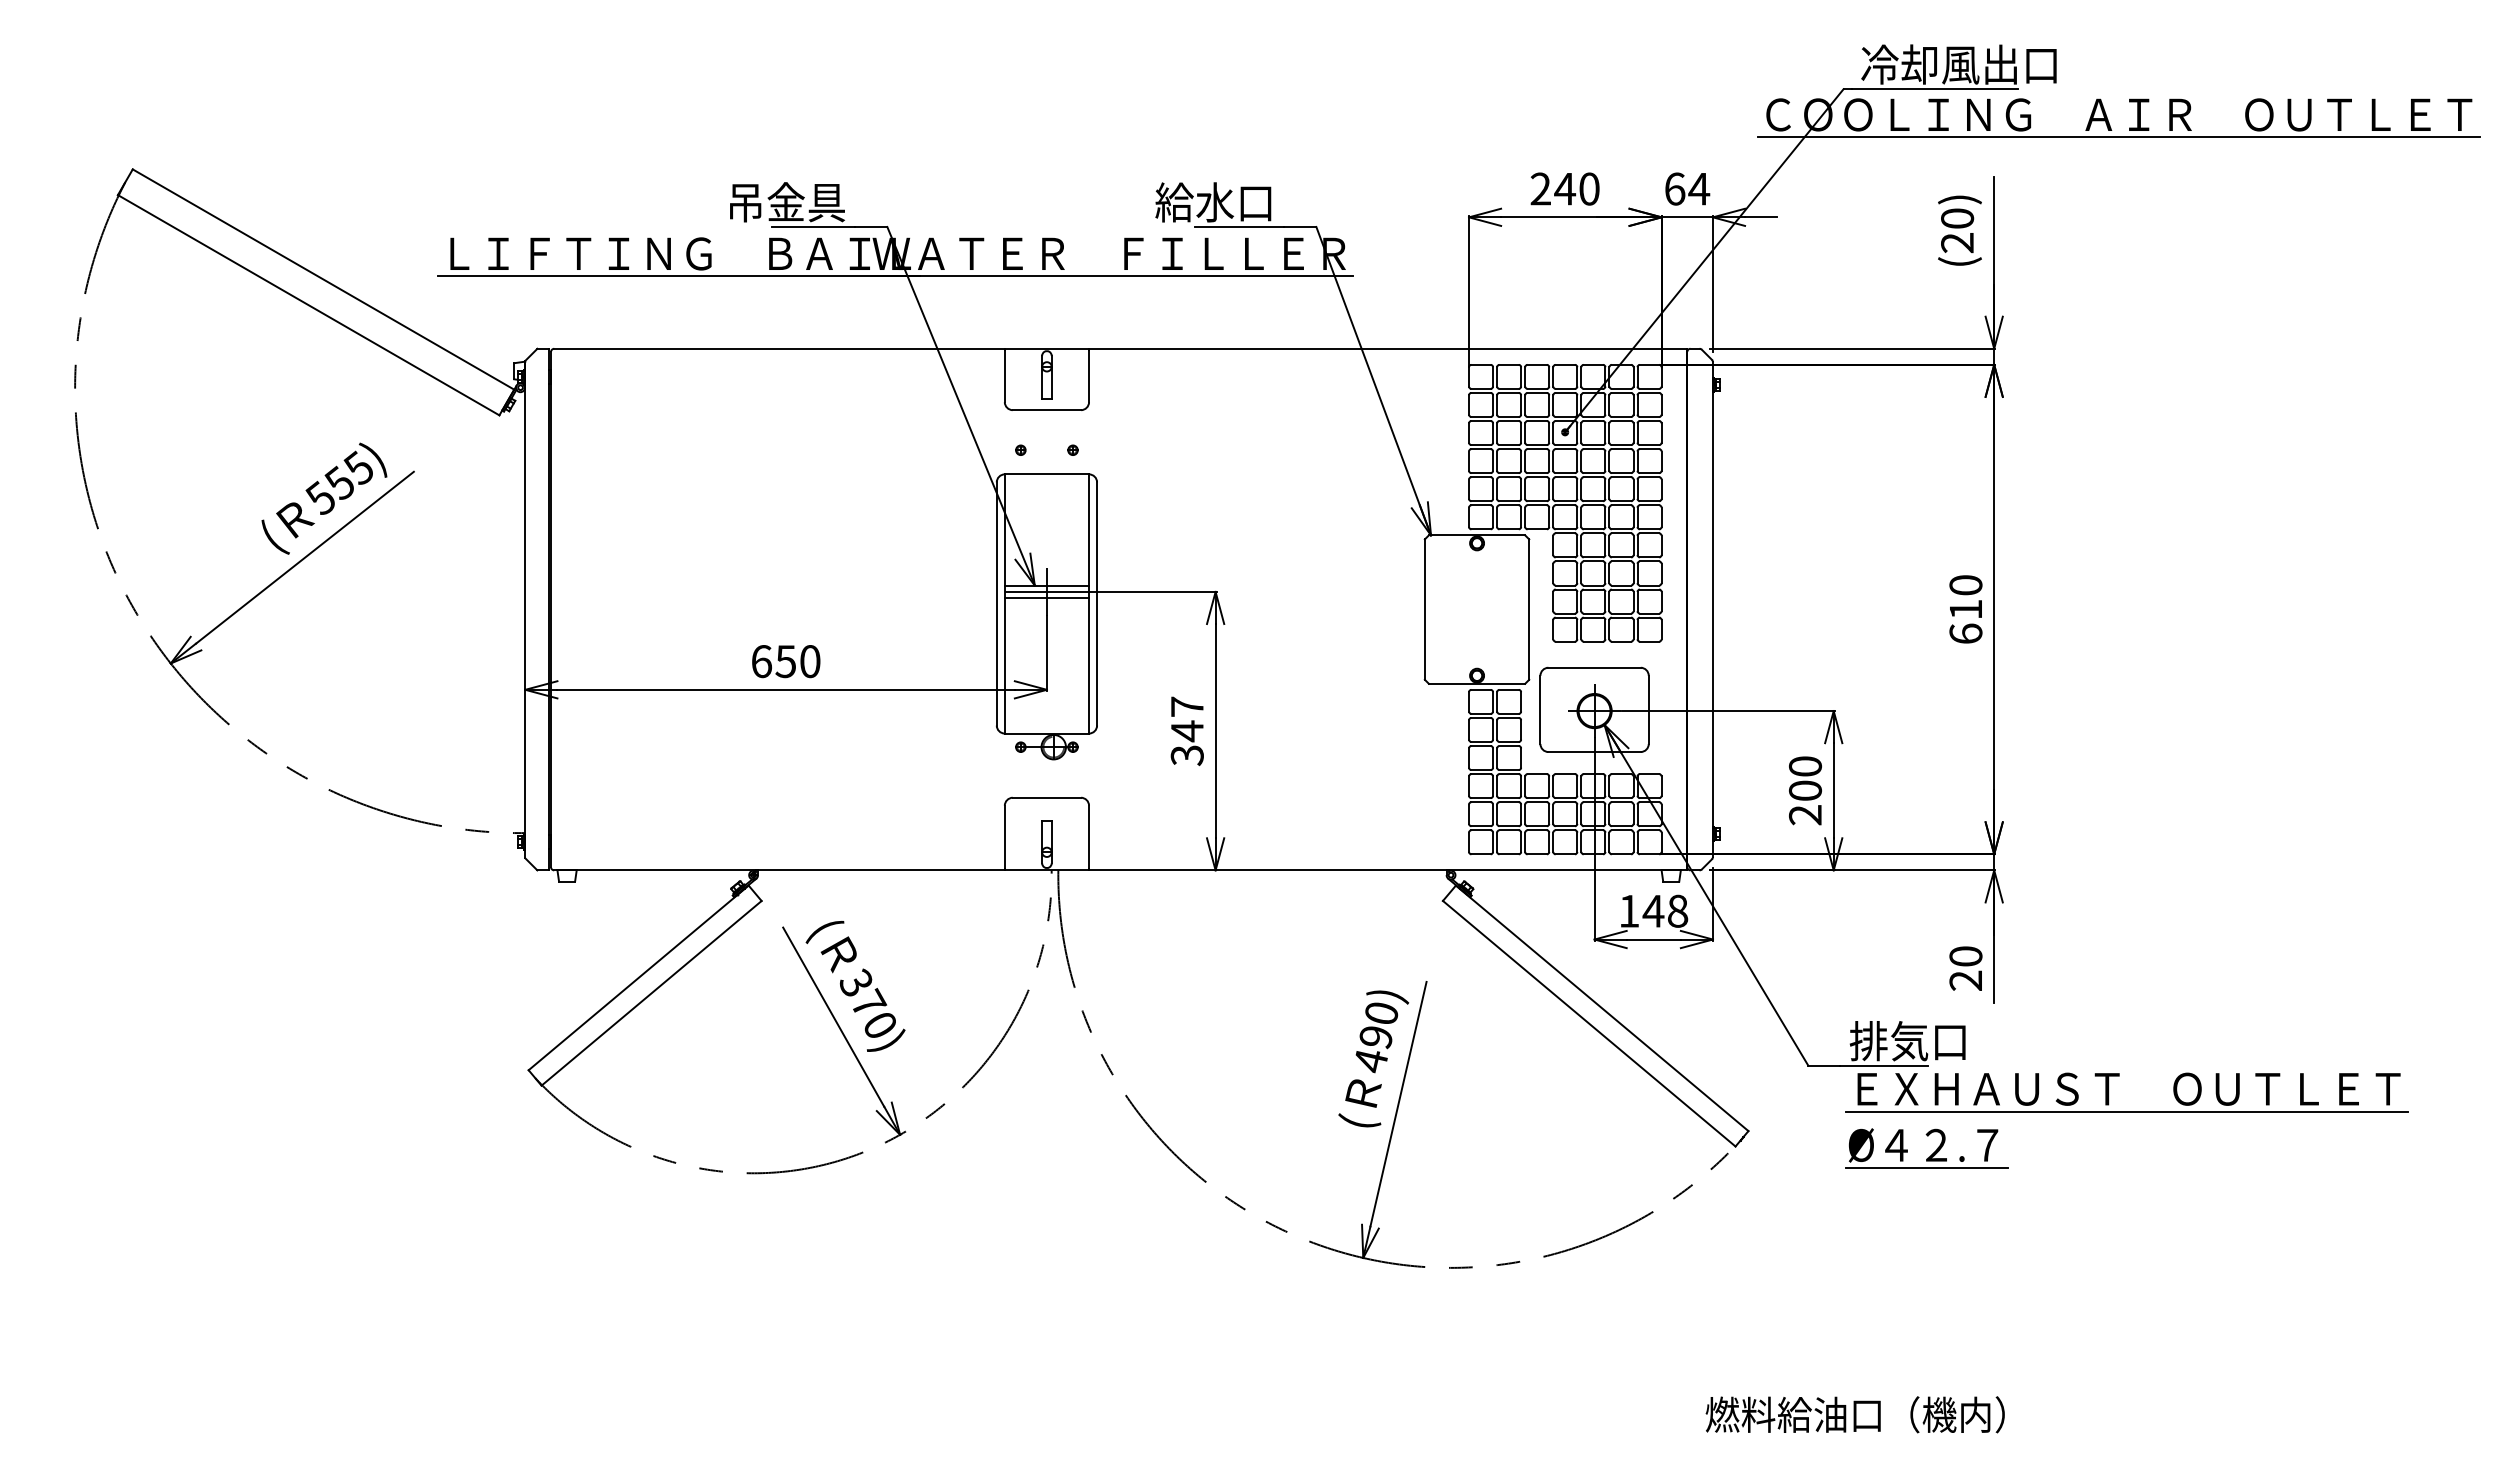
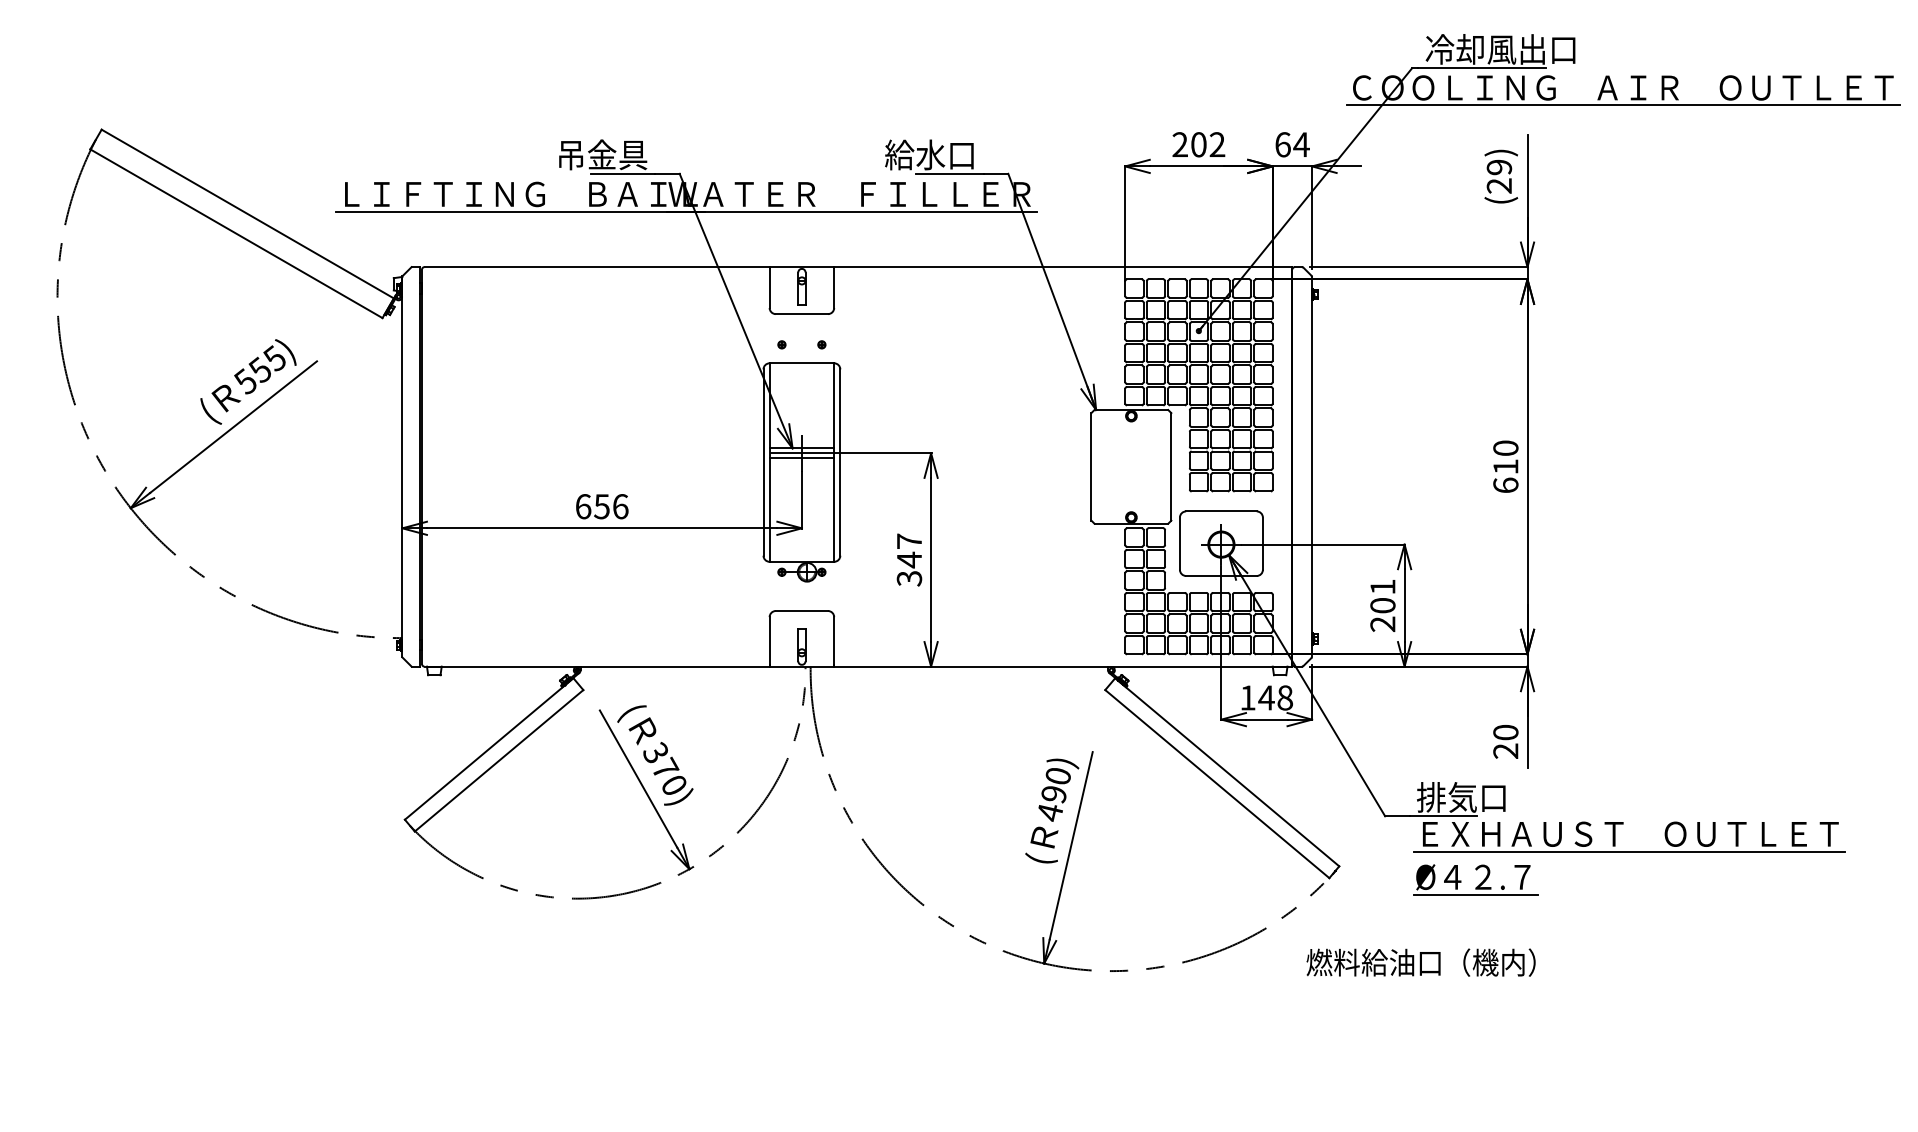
text: (1576, 188) -> (1207, 144), 240 -> 202
text: (1957, 218) -> (1499, 167), (20) -> (29)
text: (810, 661) -> (620, 506), 650 -> 656
text: (1804, 765) -> (1382, 586), 200 -> 201
text: (1854, 1414) -> (1420, 962), moved

